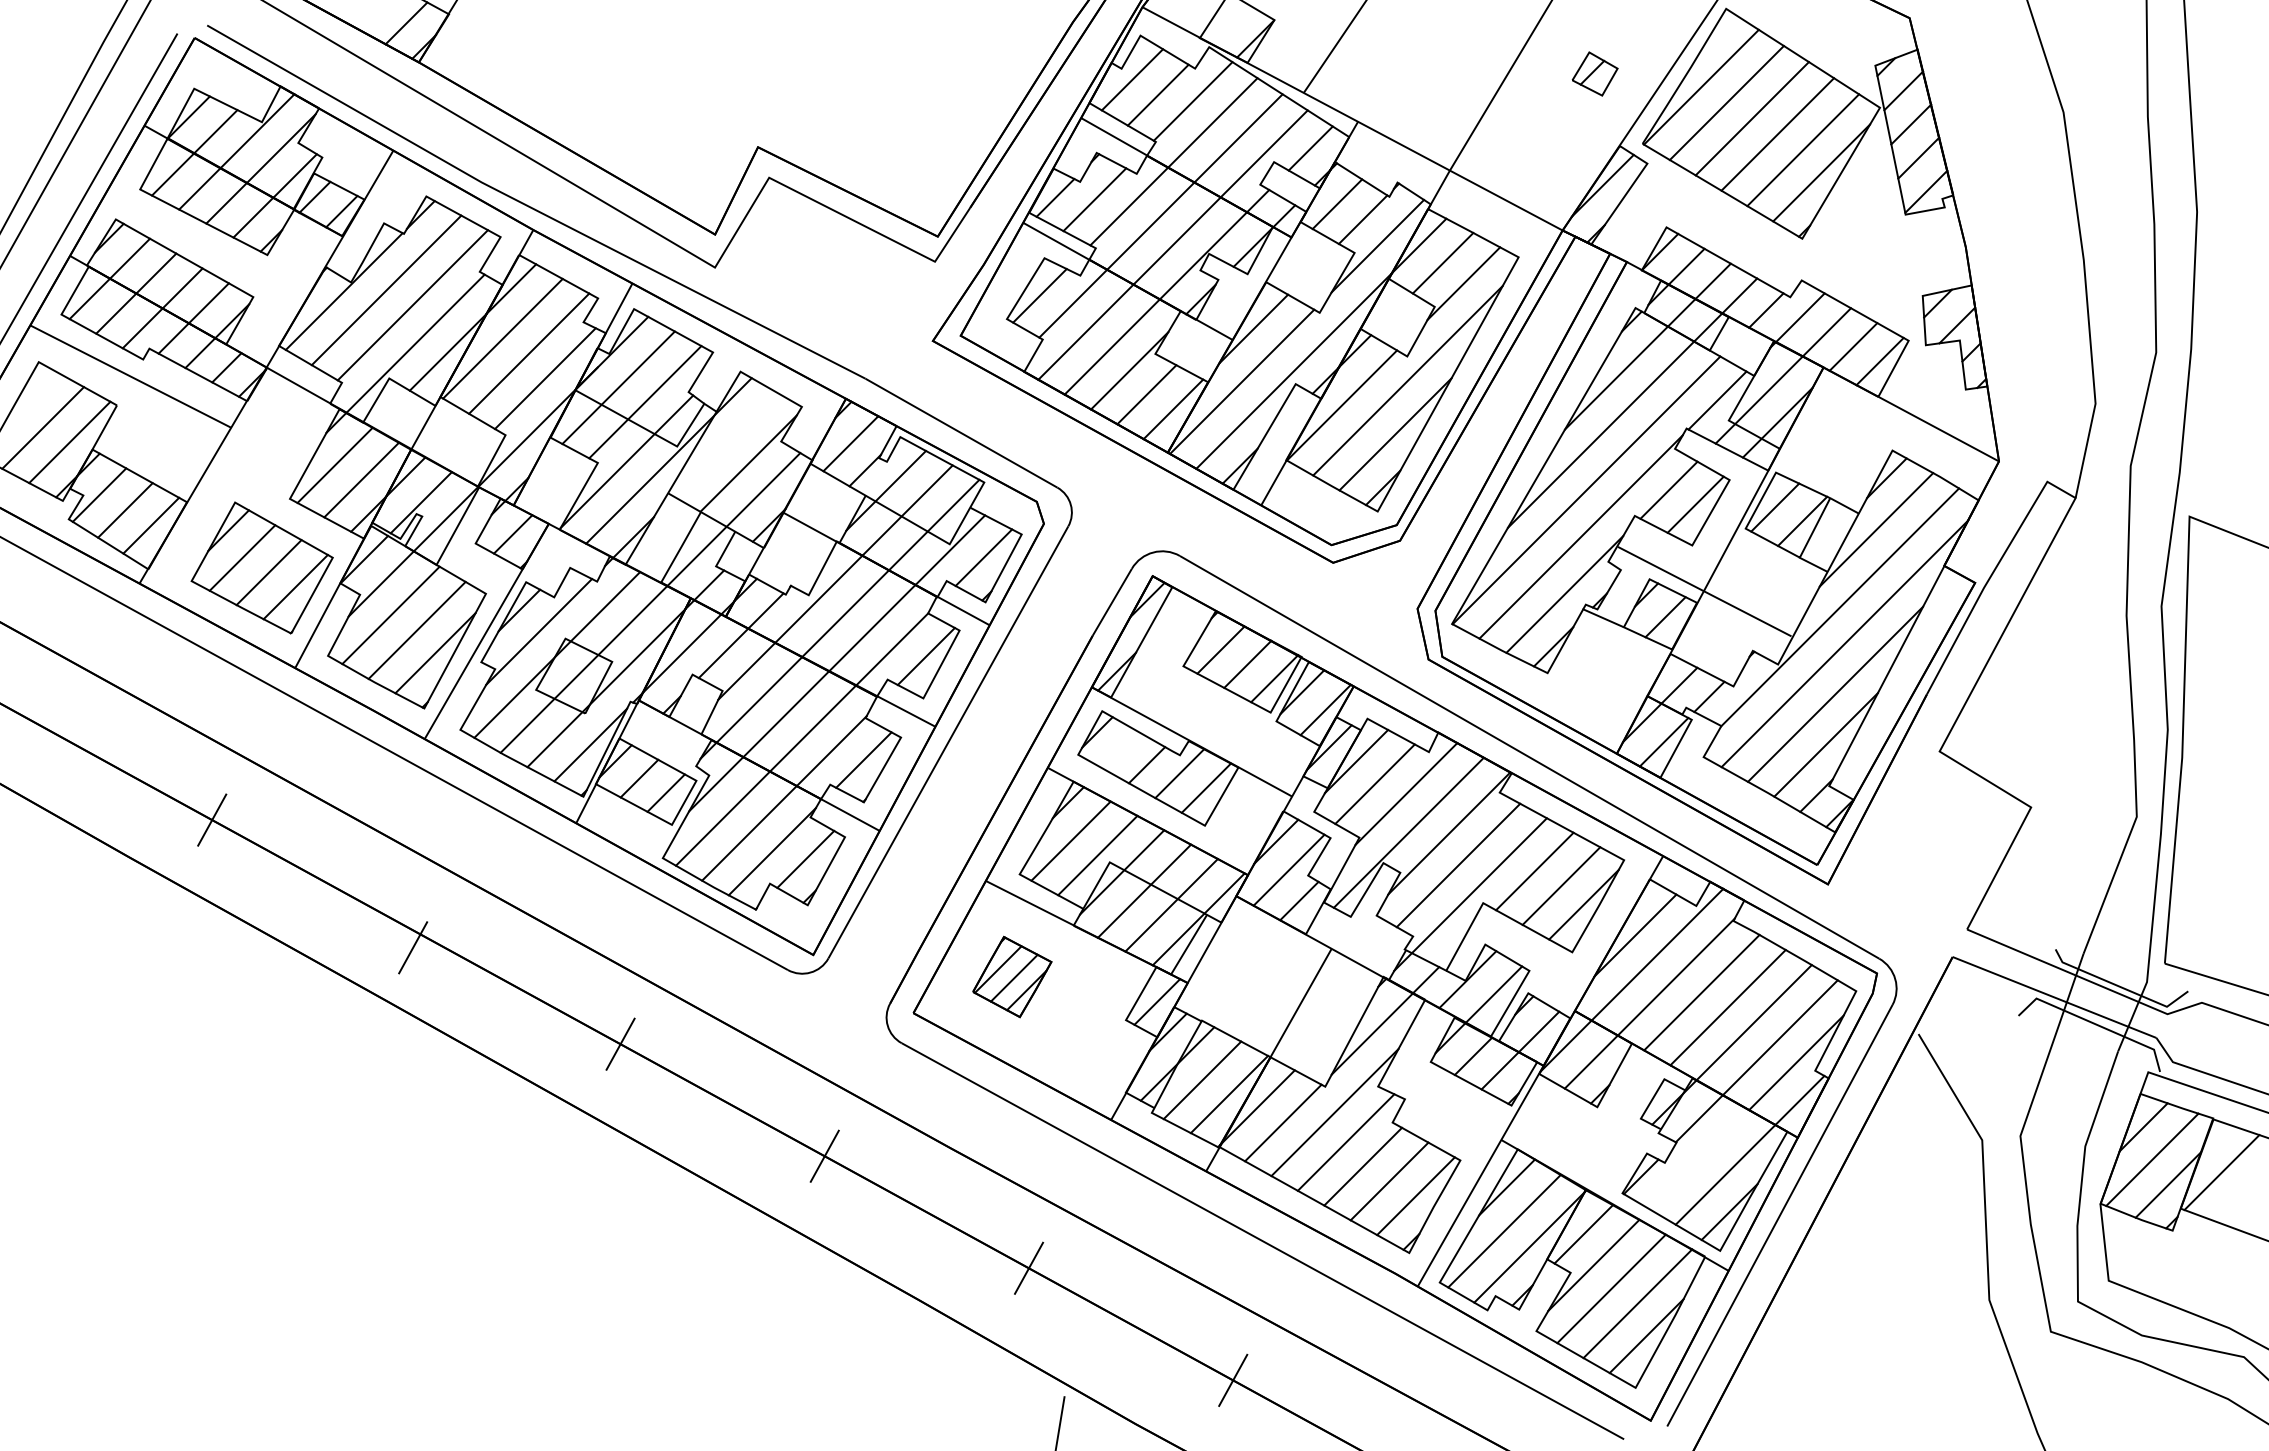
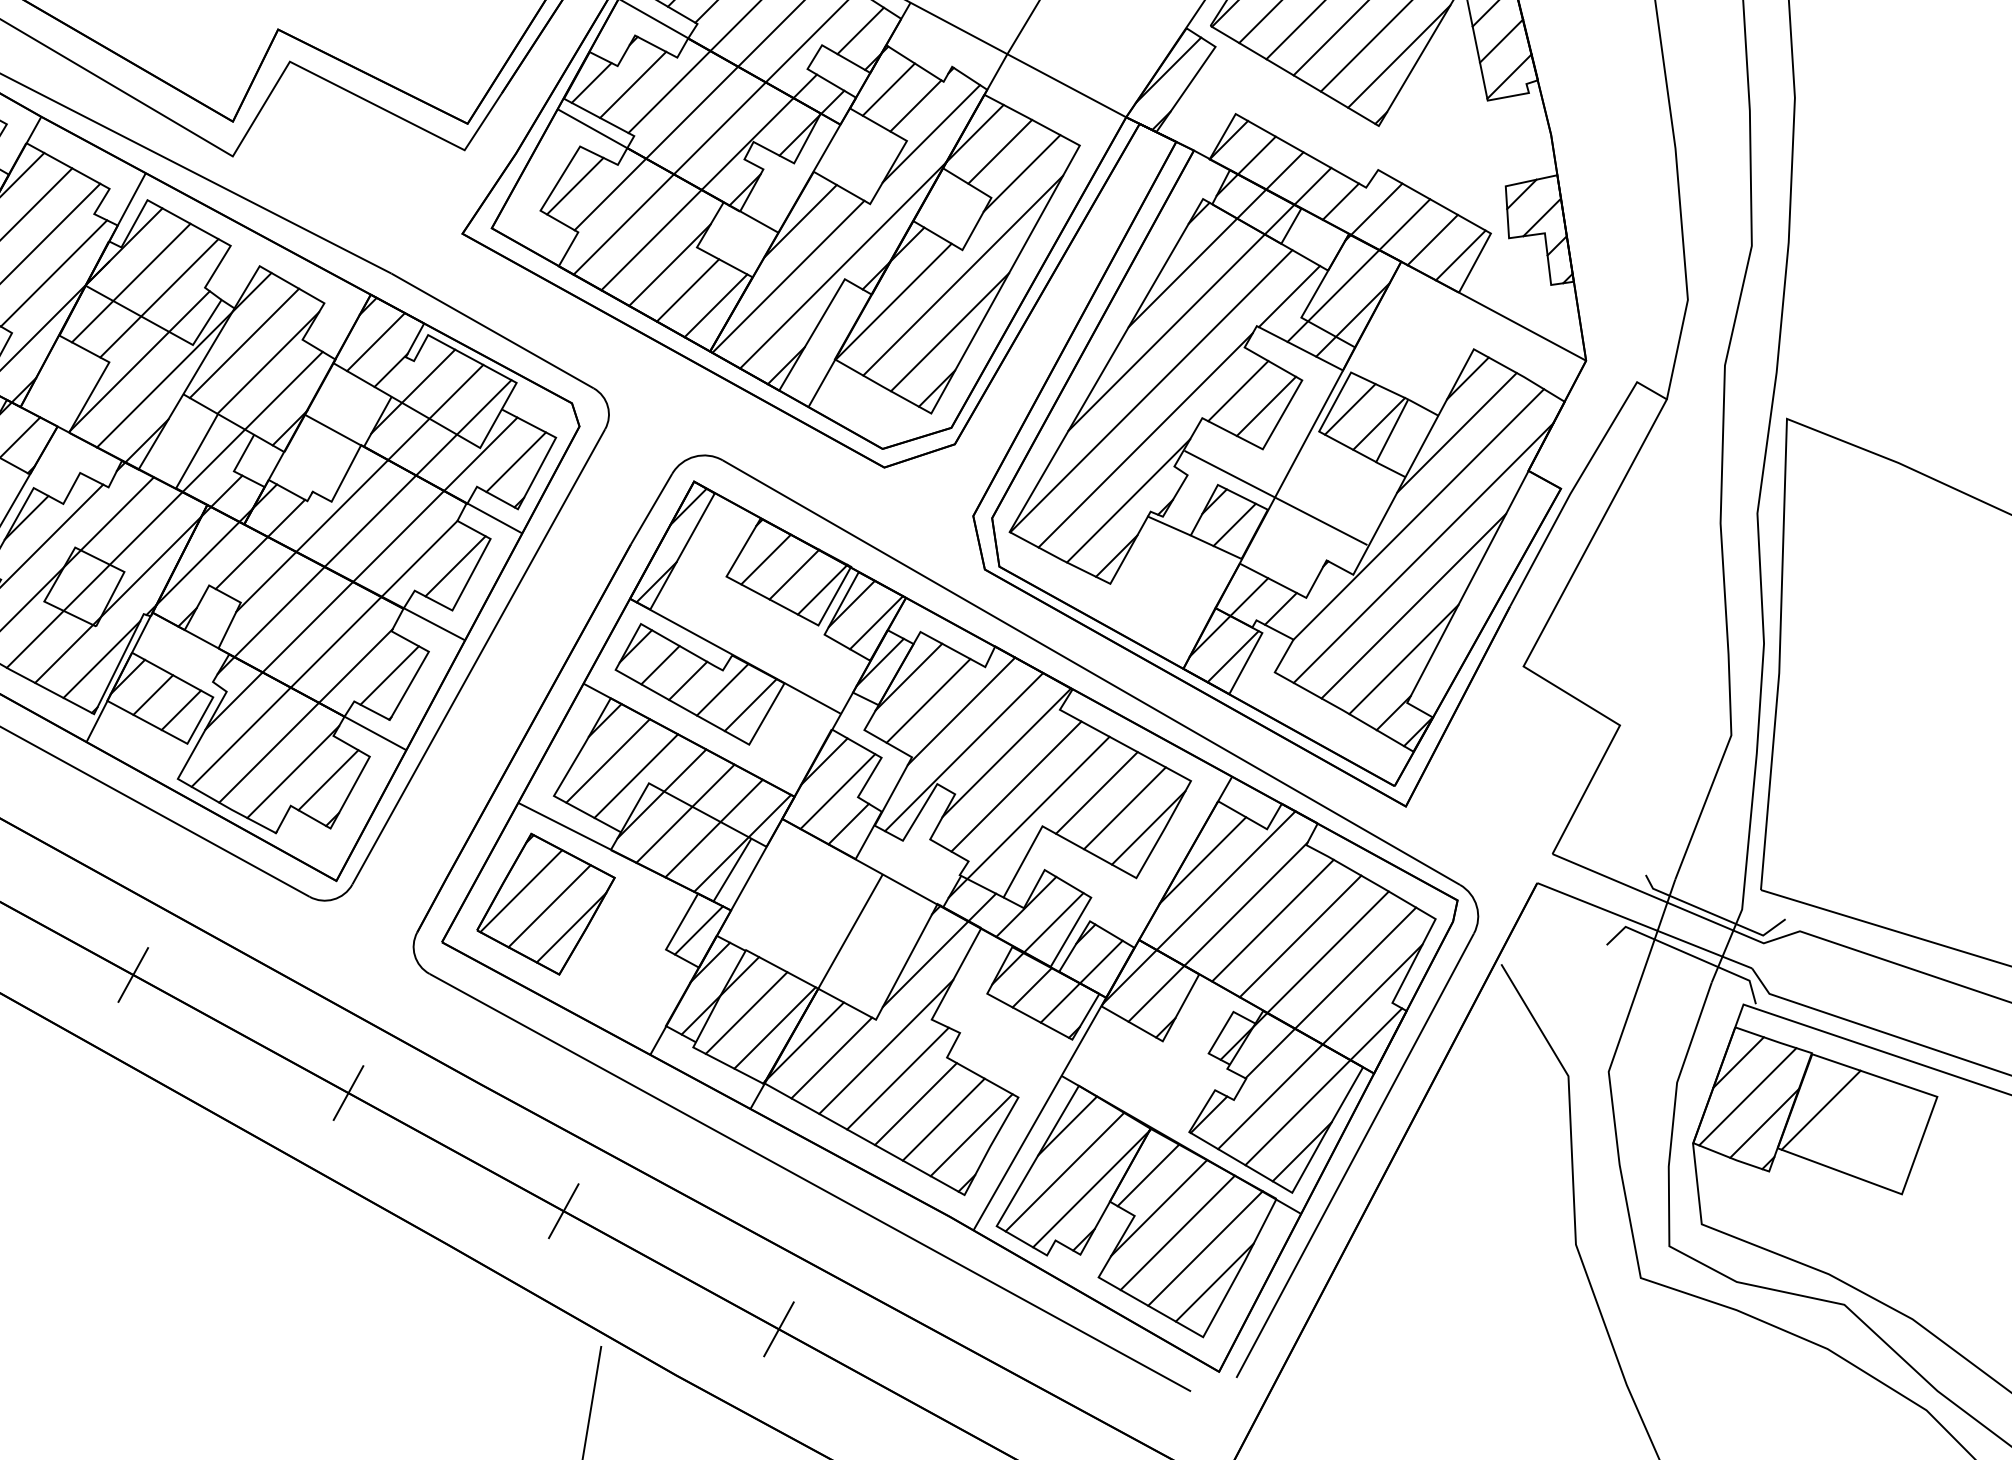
line: (725, 444) -> (243, 342), added
line: (1120, 750) -> (660, 665), added
part: (1012, 976) -> (546, 903), size x1.67
line: (1699, 1159) -> (1270, 1096), added

